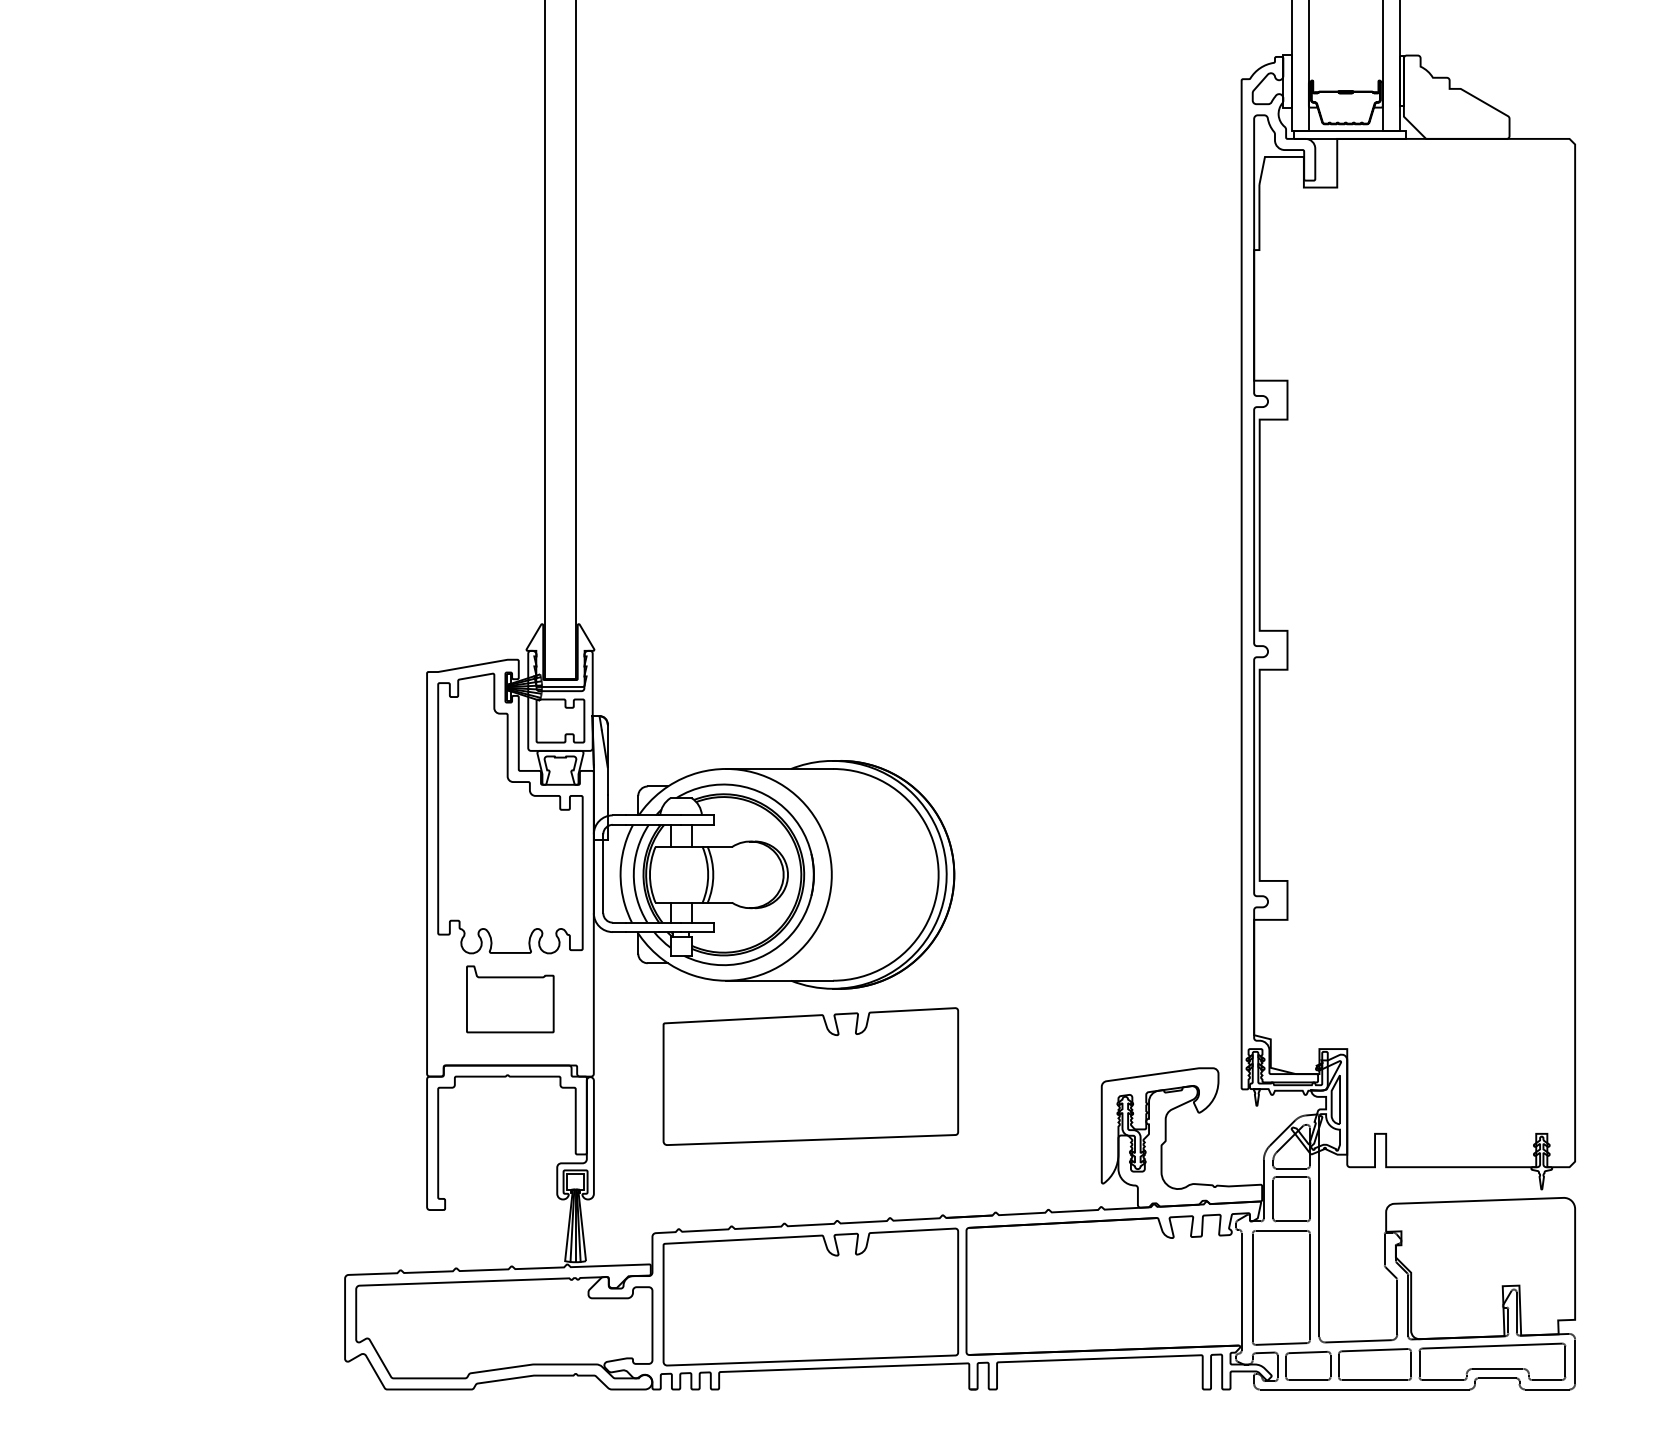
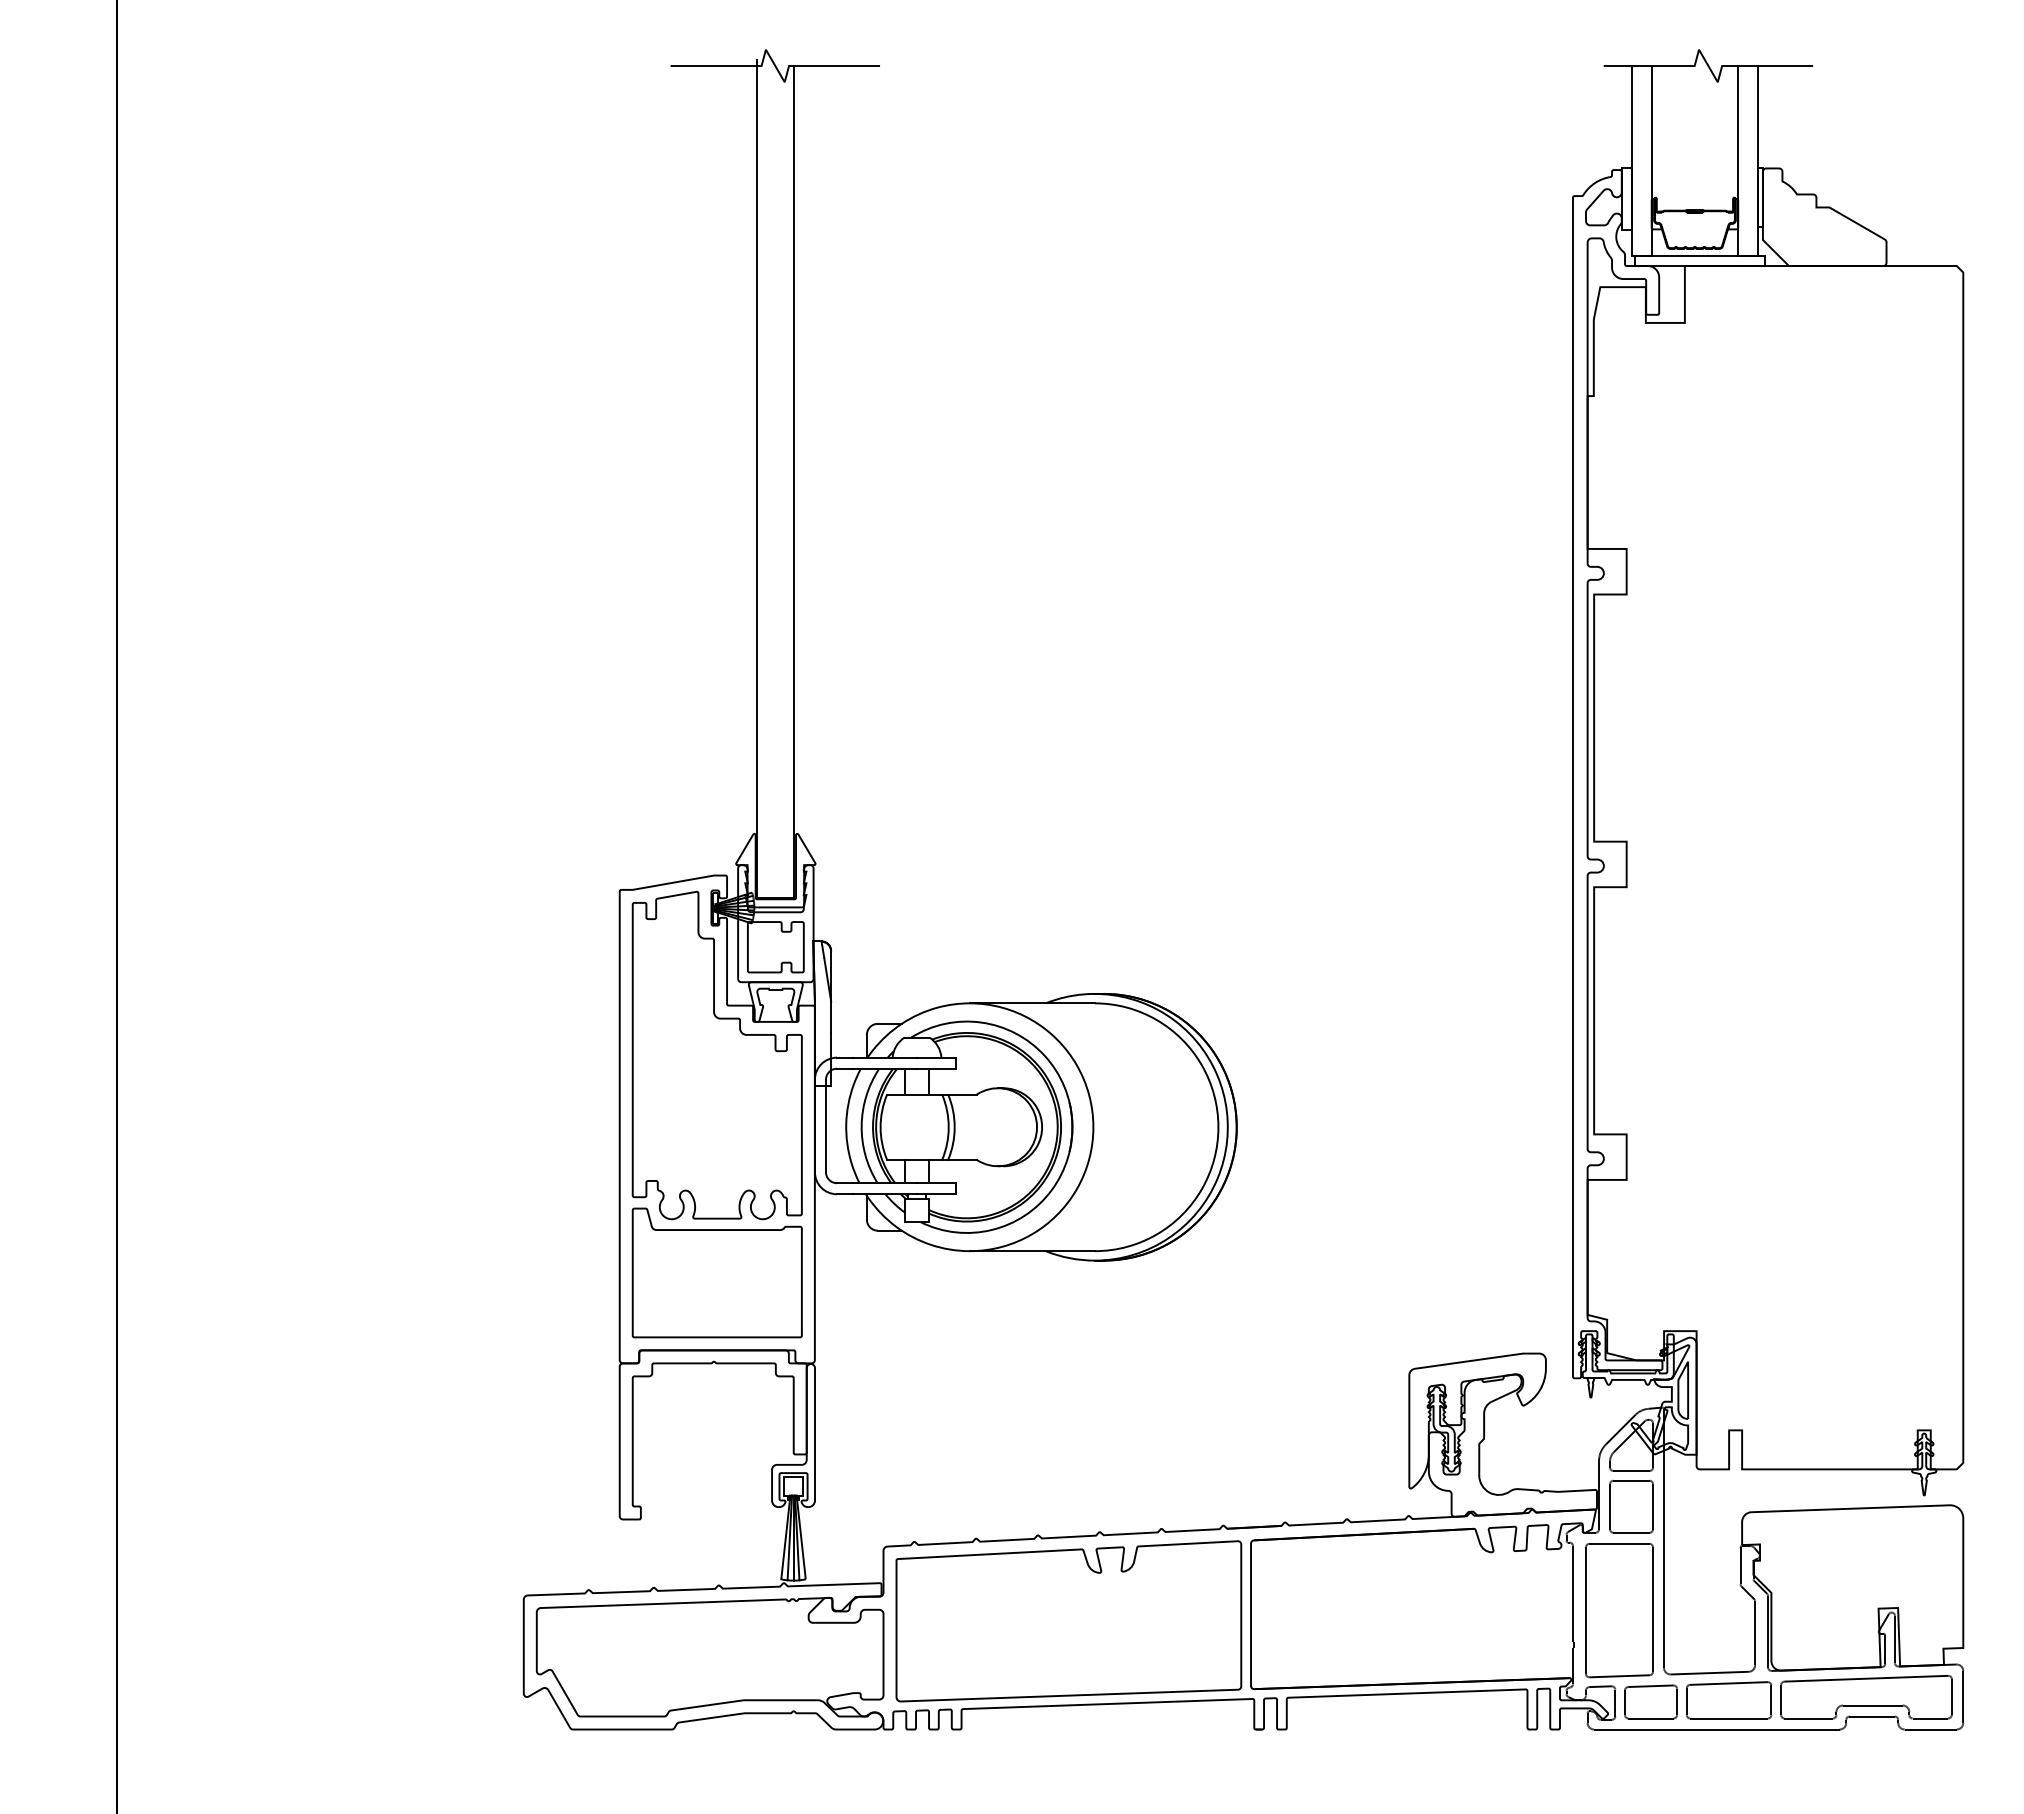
part: (509, 998) -> (716, 1272), size x1.67
part: (810, 1076) -> (1068, 1363), removed

